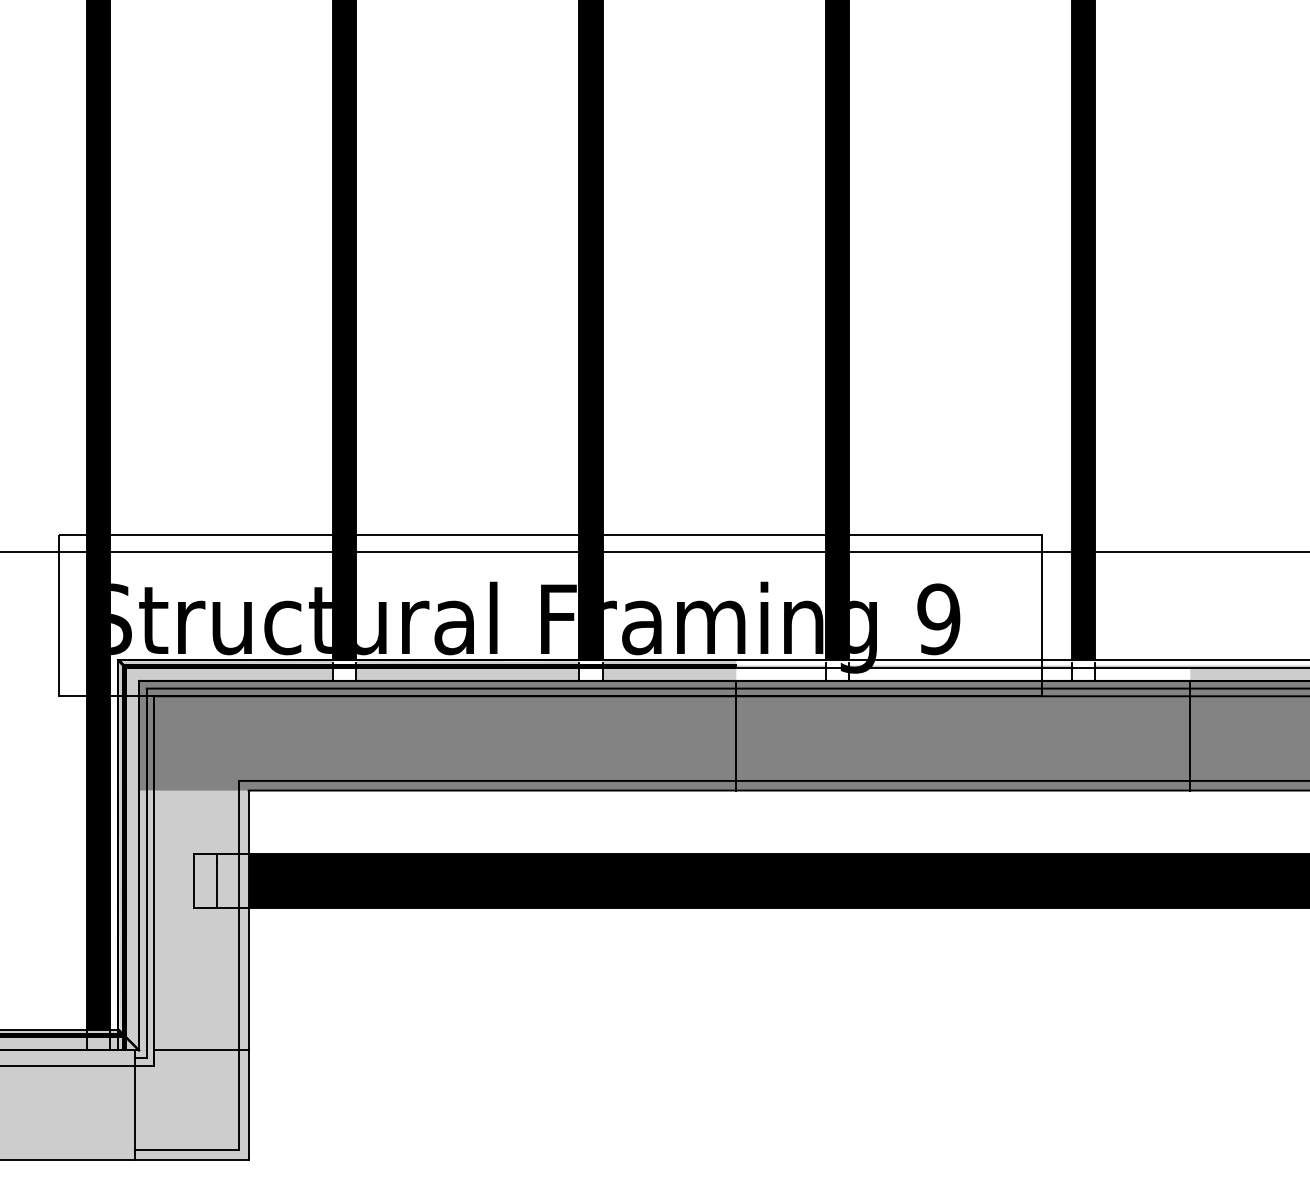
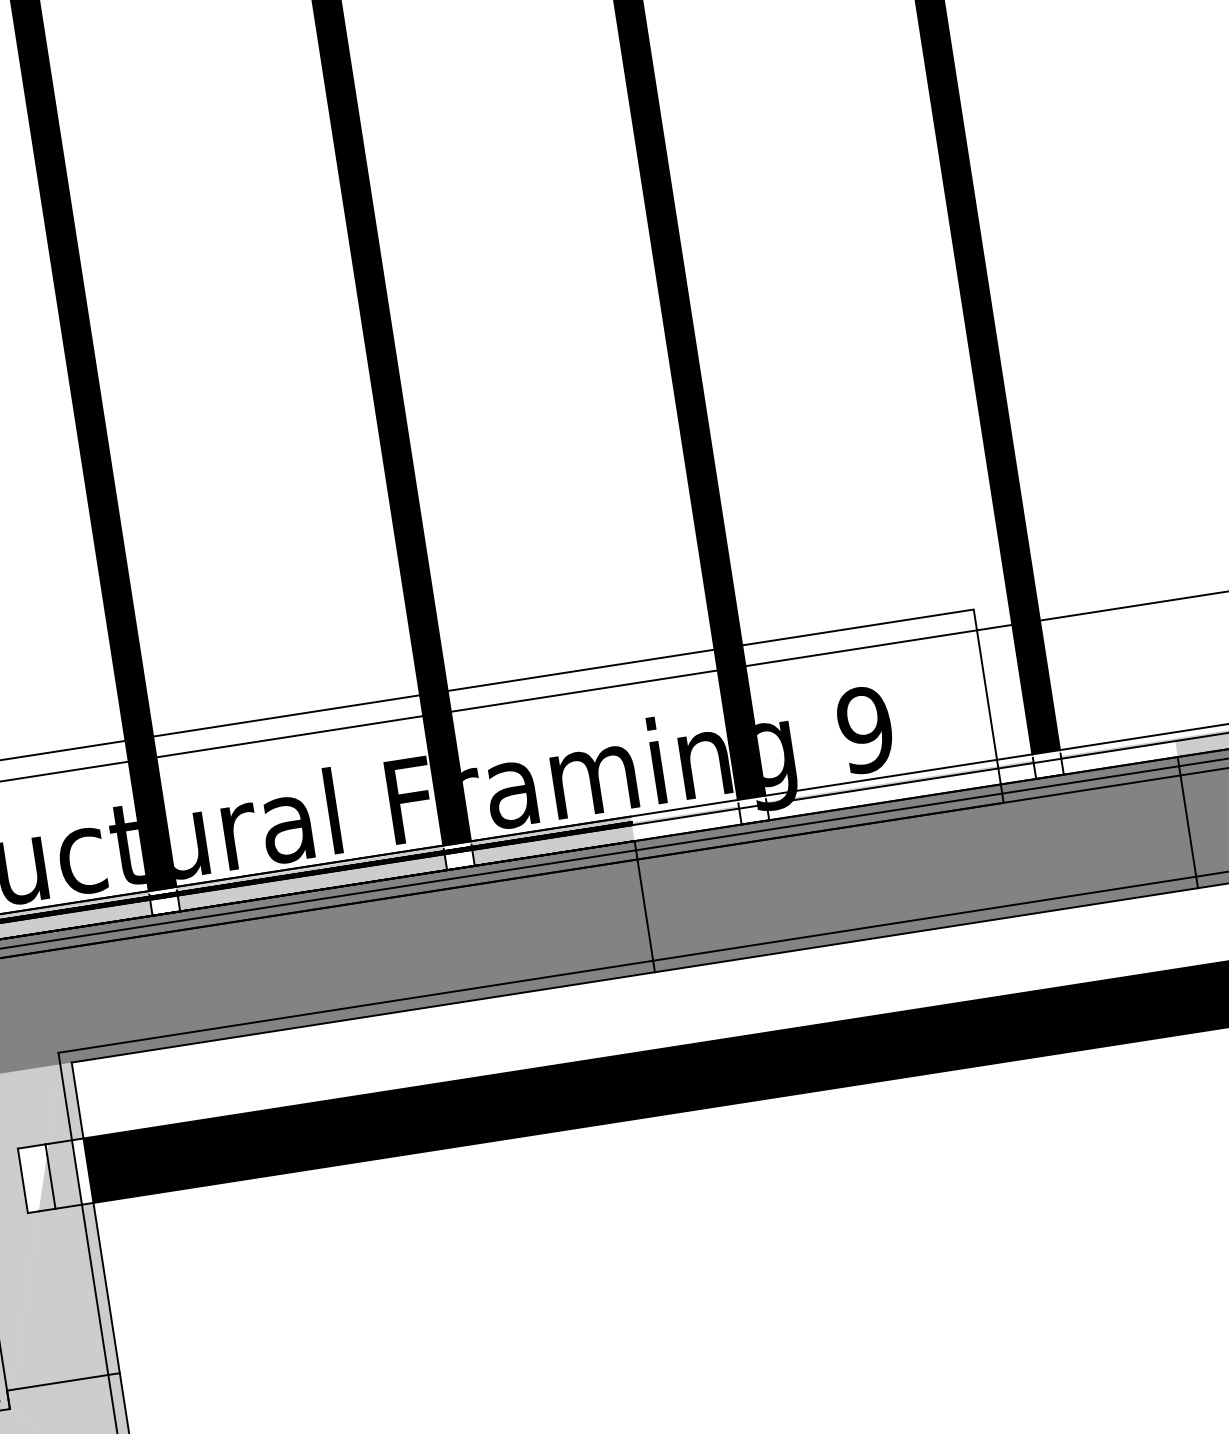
fill: (206, 880) -> (37, 1177), removed
fill: (243, 880) -> (82, 1171), removed

